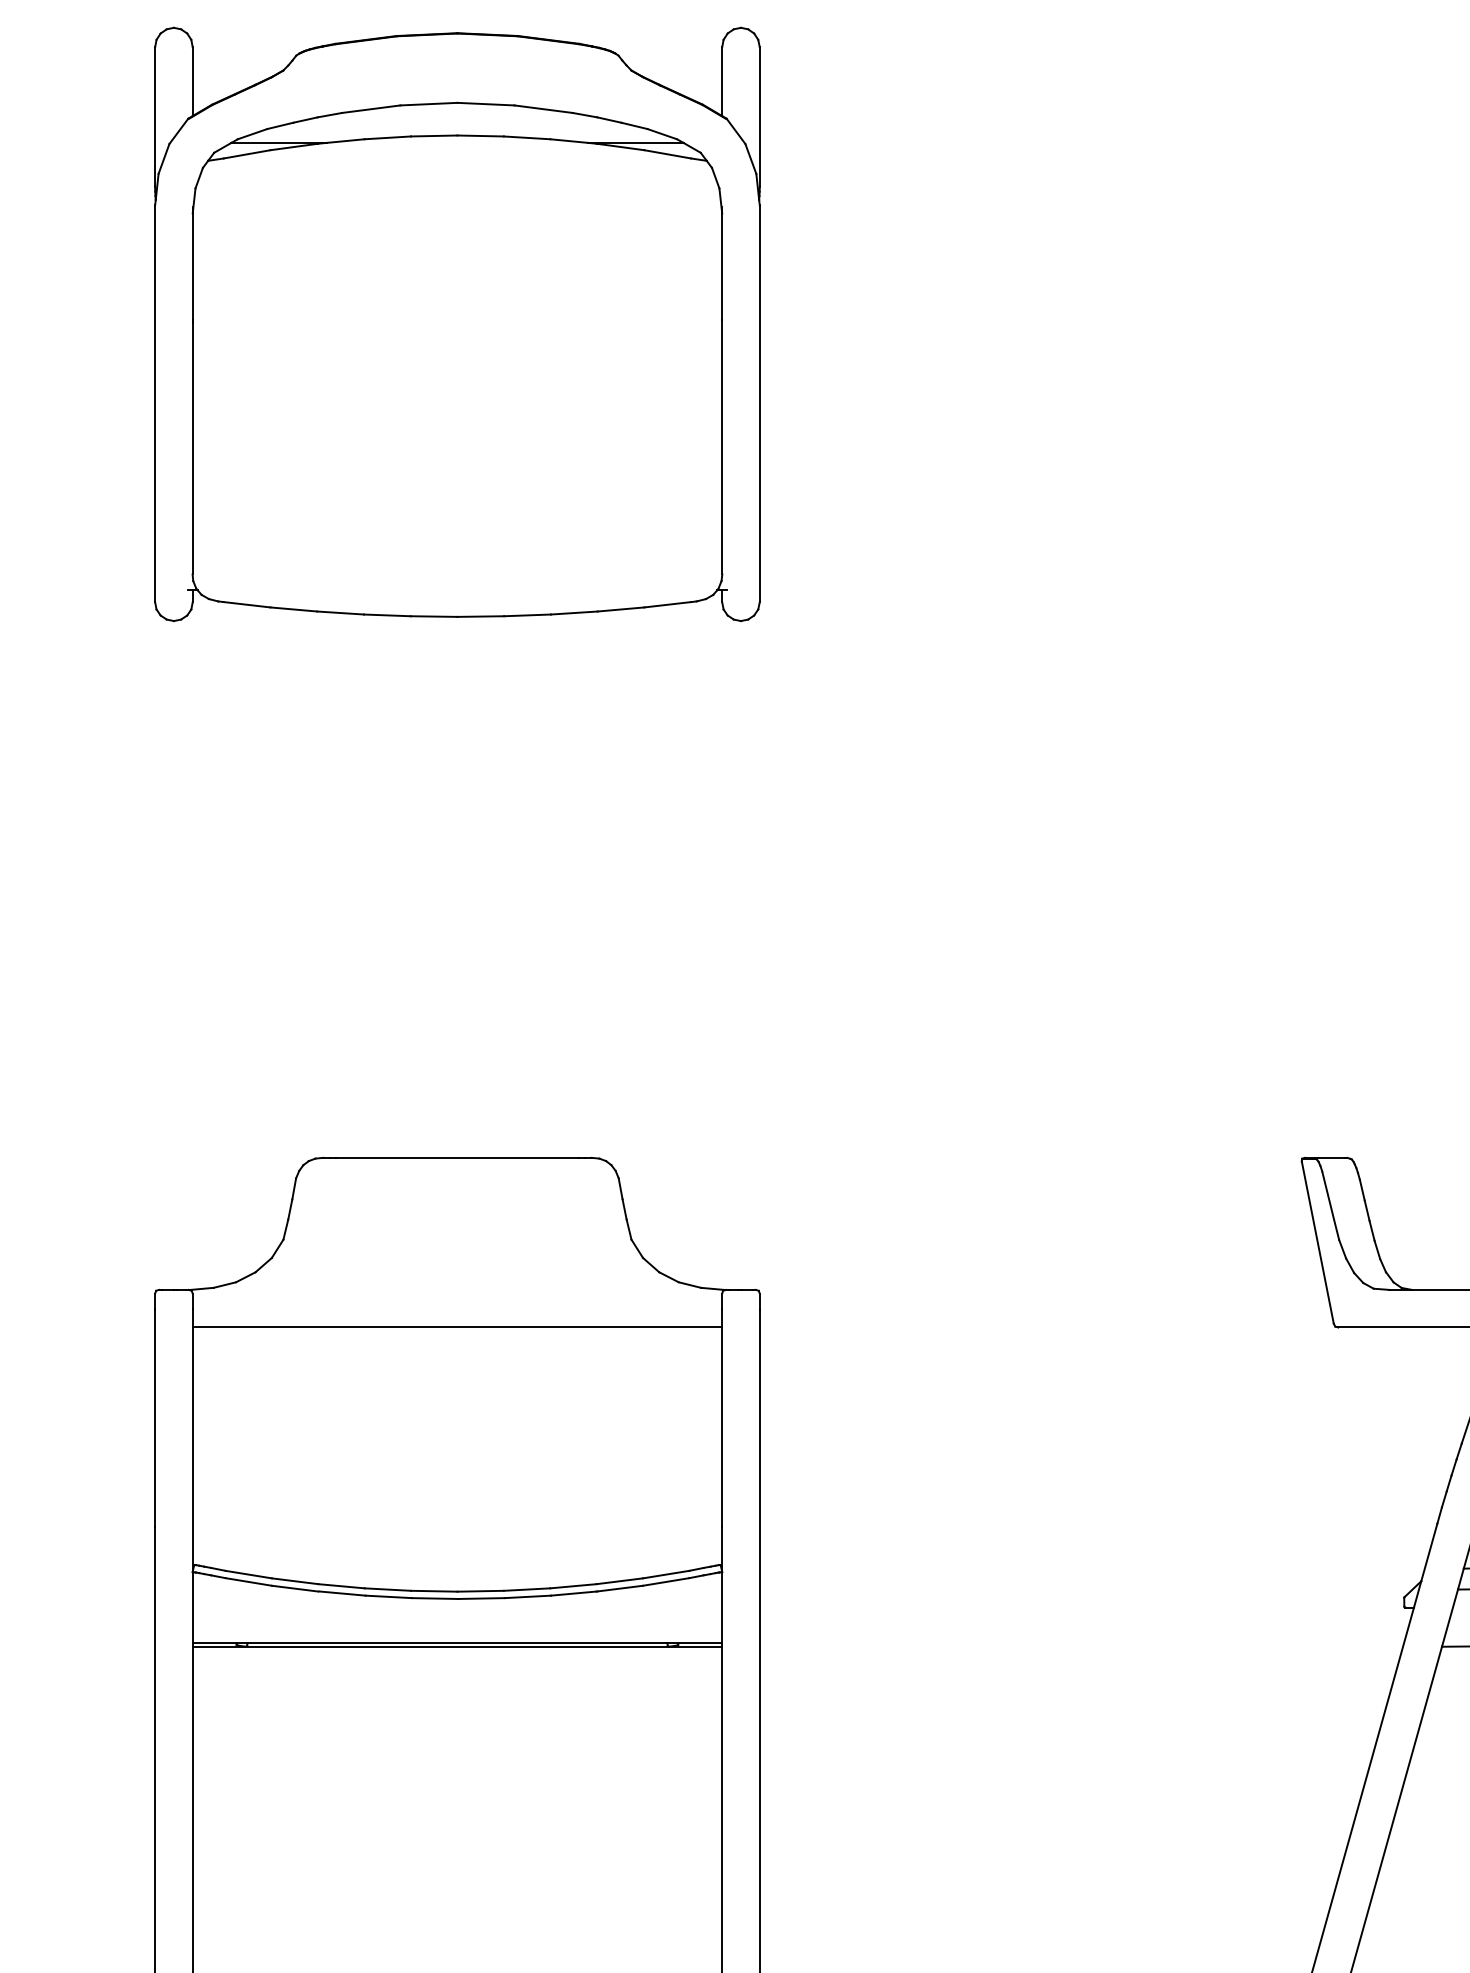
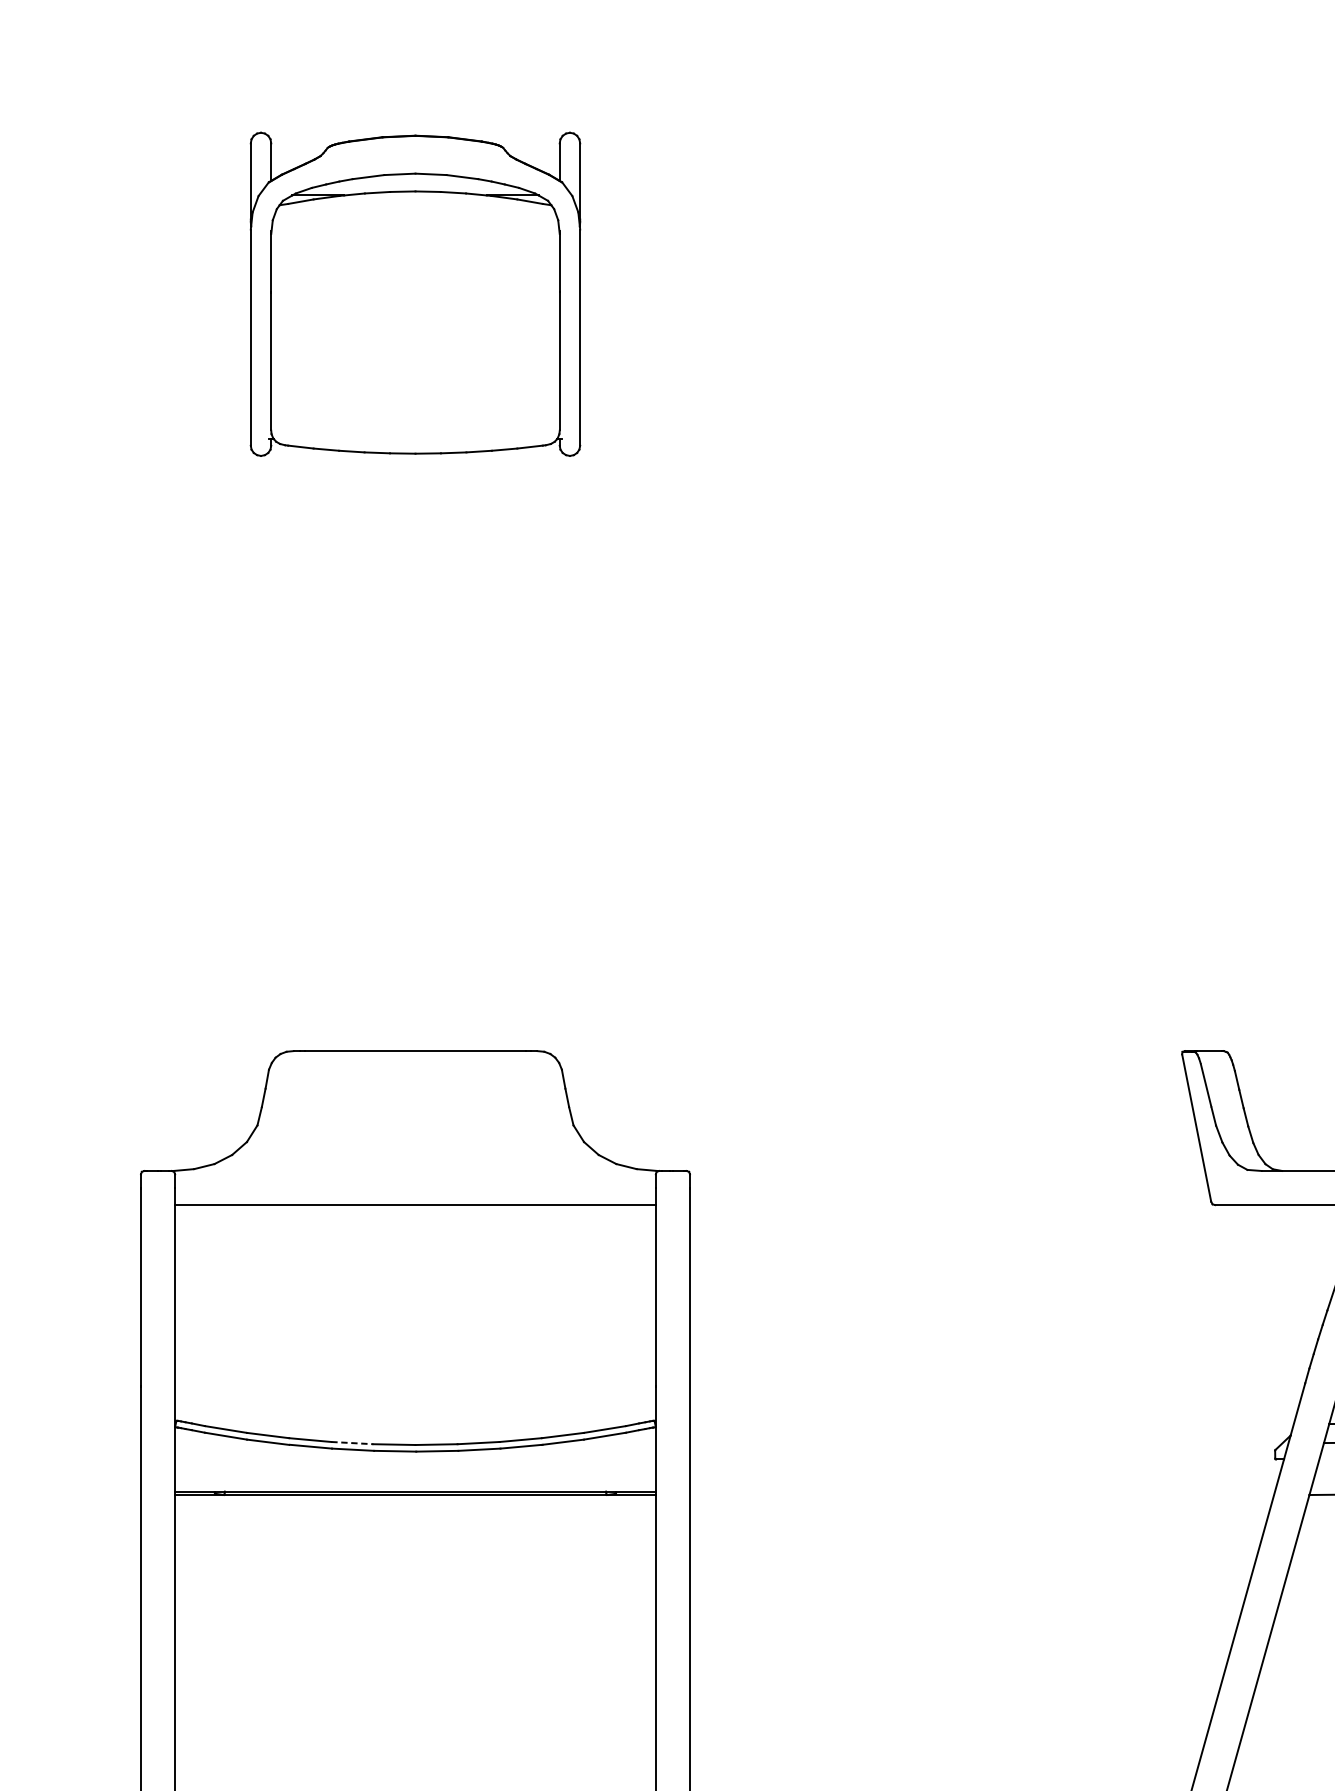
part: (457, 324) -> (415, 294), size x0.6
line: (388, 1589) -> (352, 1443), solid -> dashed

